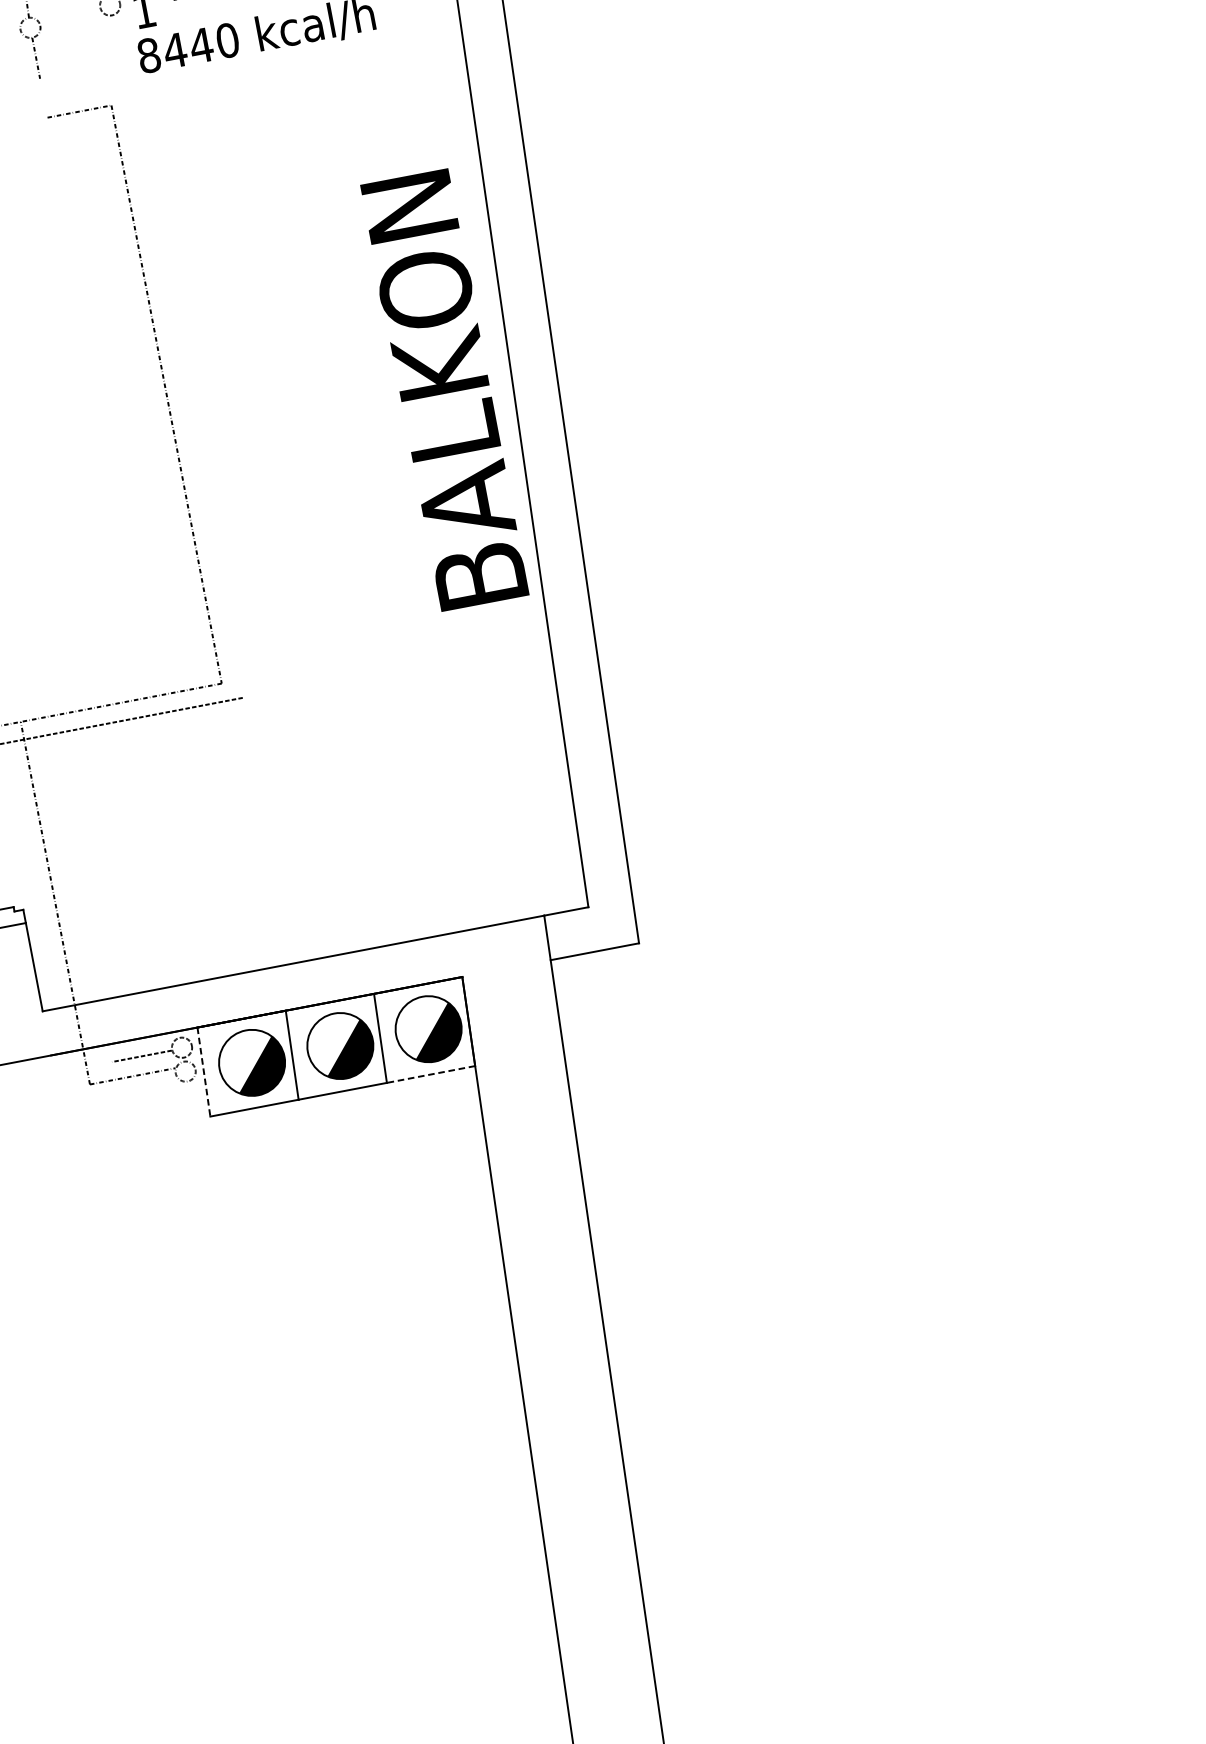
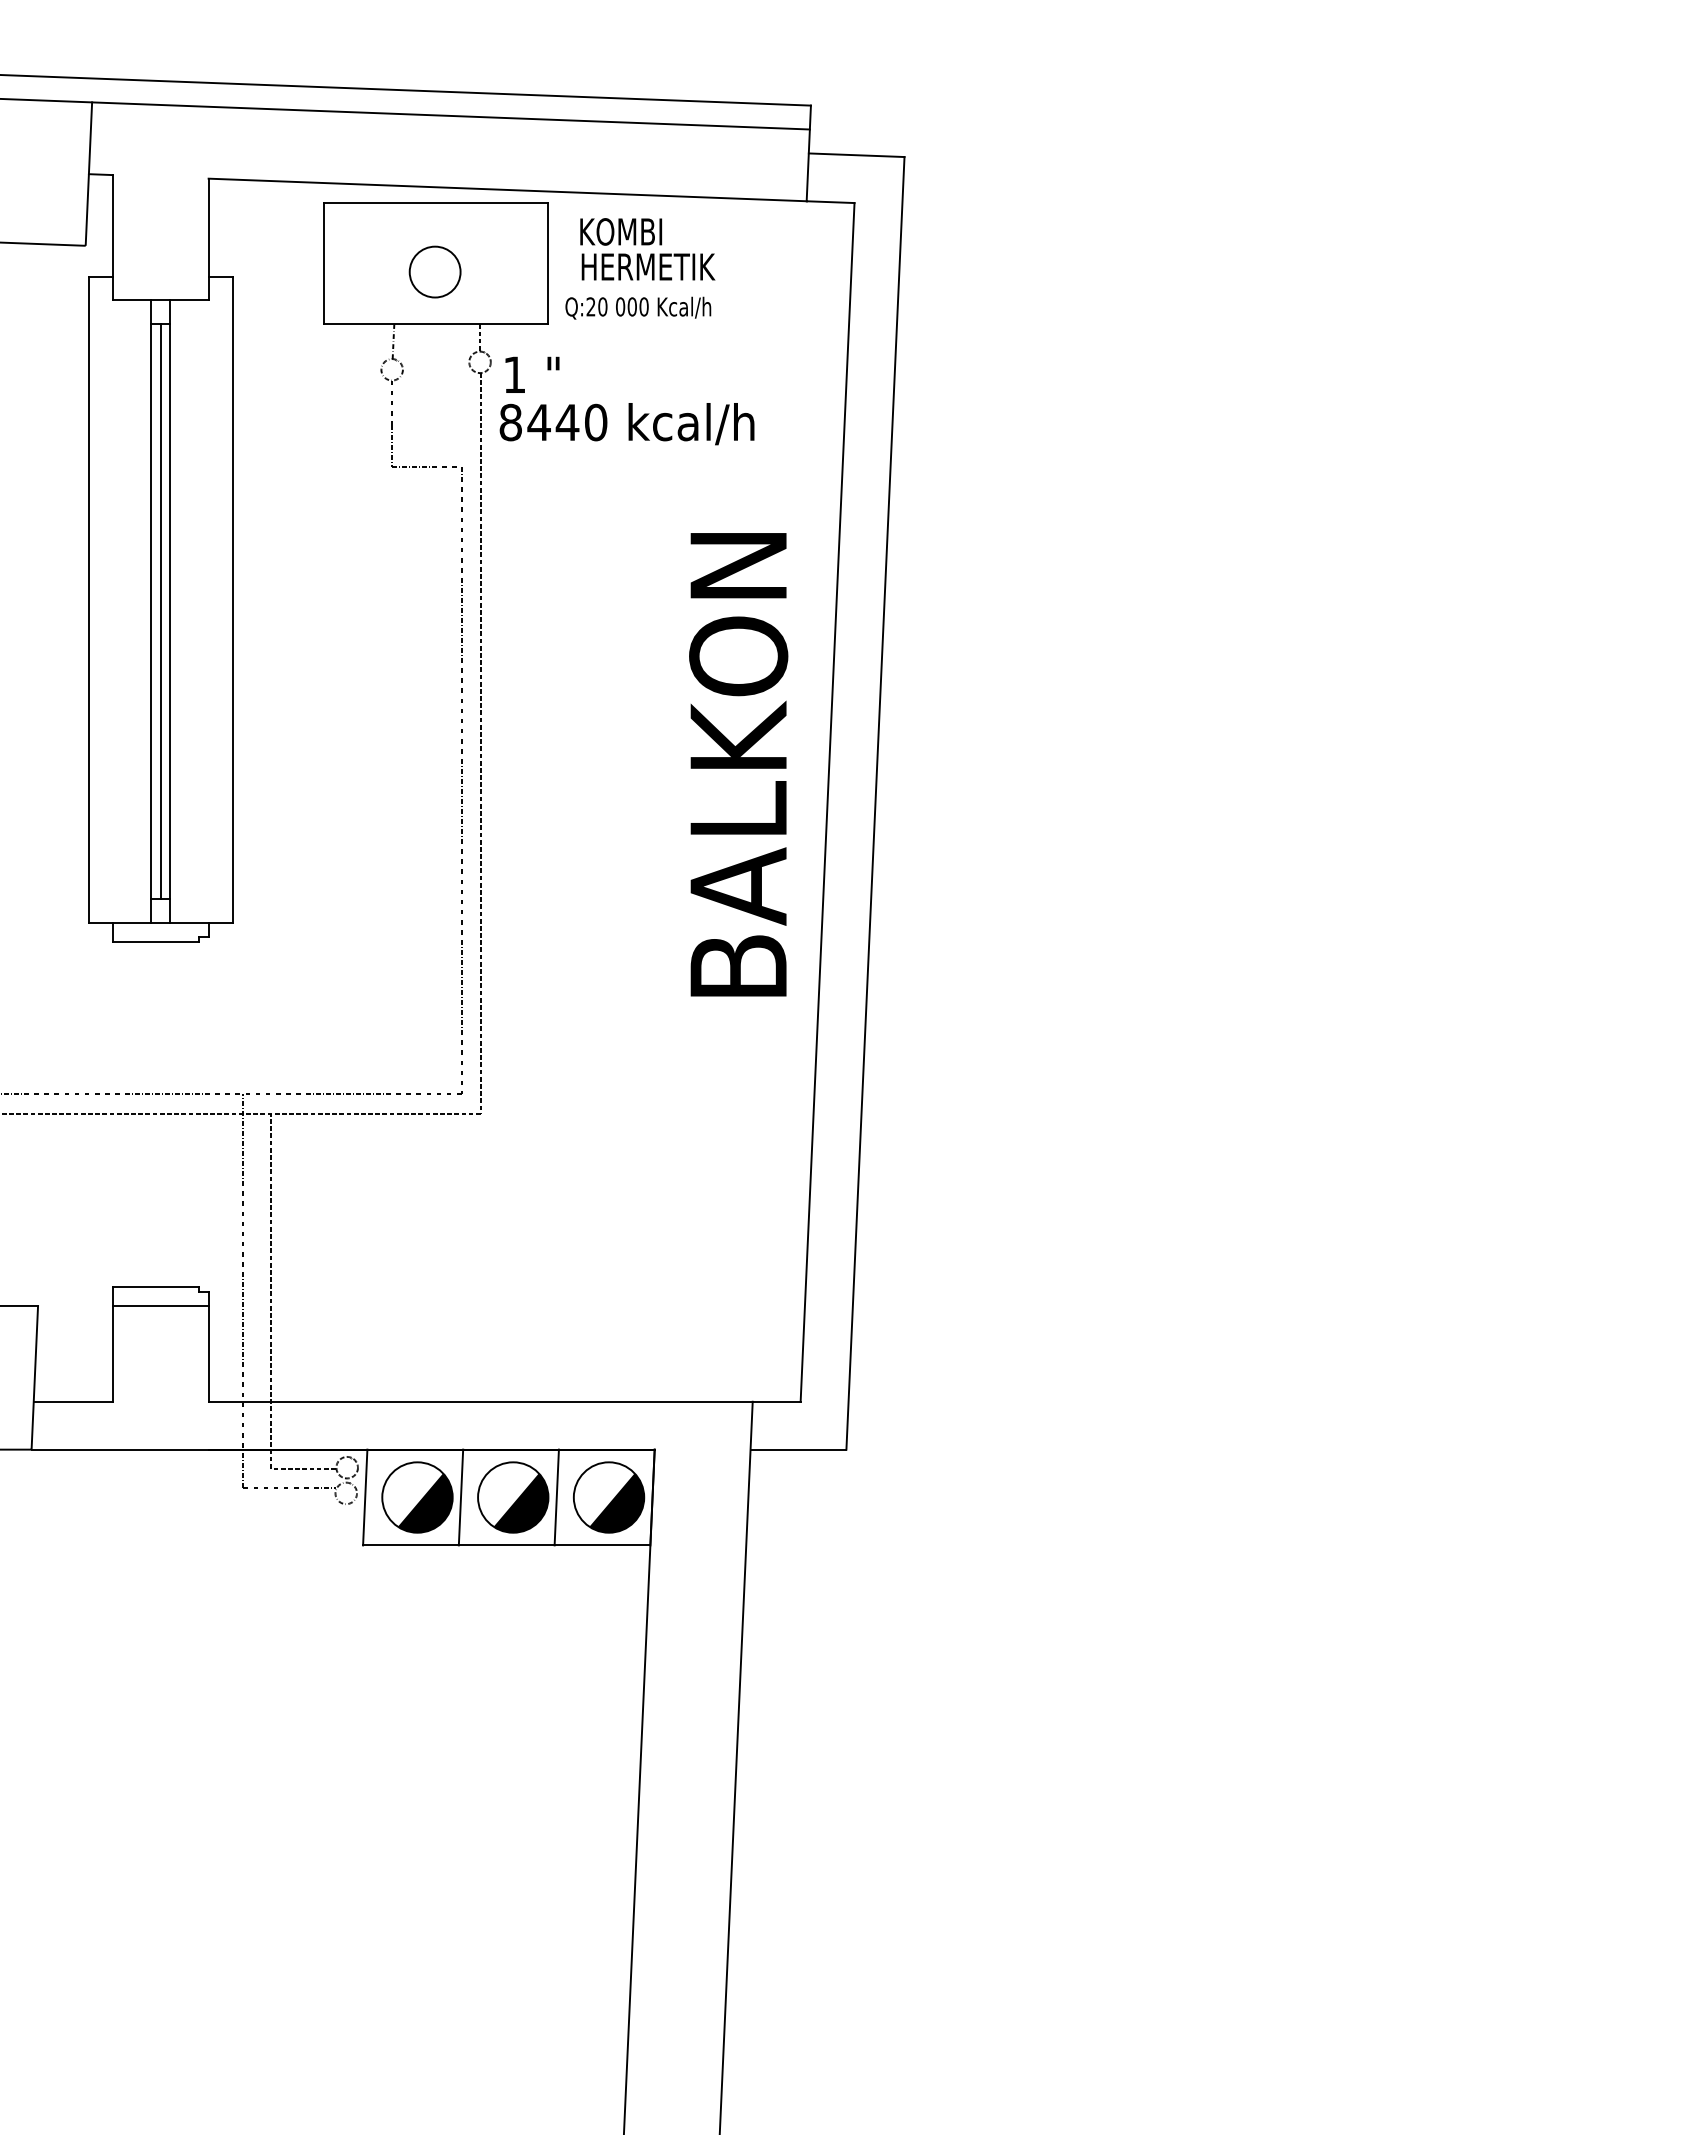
line: (44, 98) -> (392, 446), added
line: (177, 355) -> (480, 742), added
text: (444, 389) -> (738, 764), moved
line: (81, 897) -> (271, 1290), added
line: (204, 1072) -> (365, 1497), dashed -> solid
line: (431, 1074) -> (602, 1545), dashed -> solid

